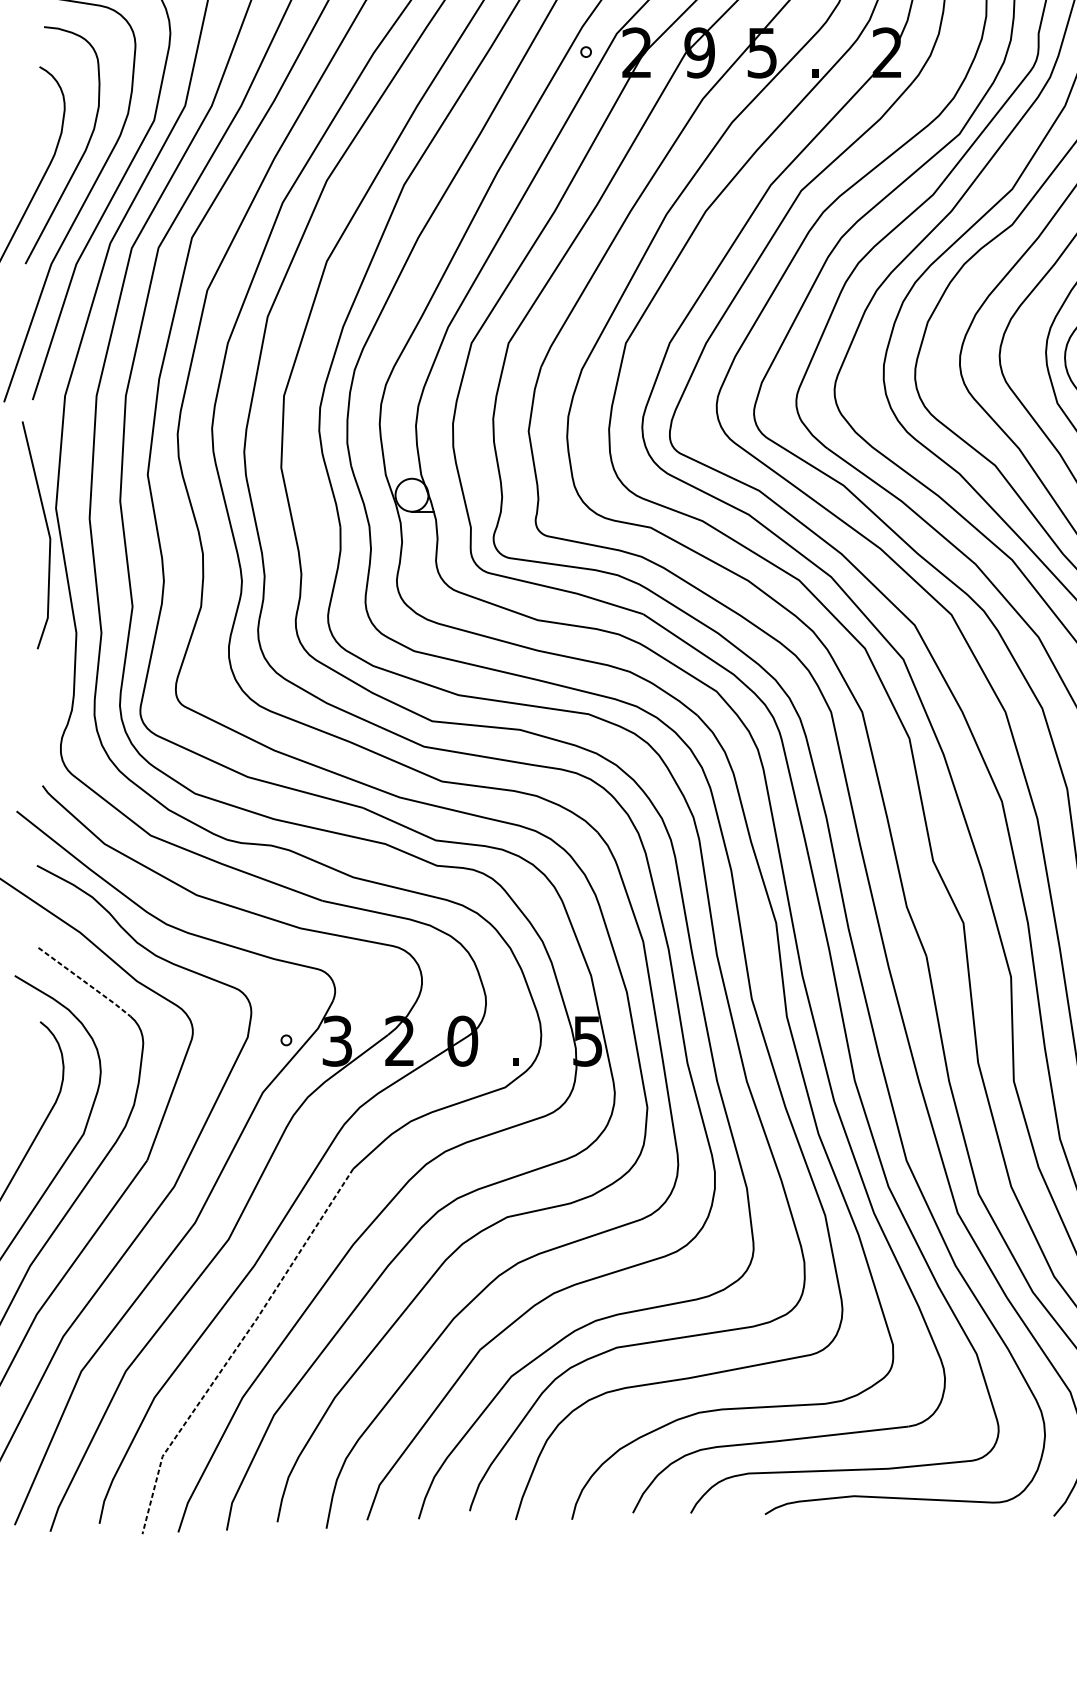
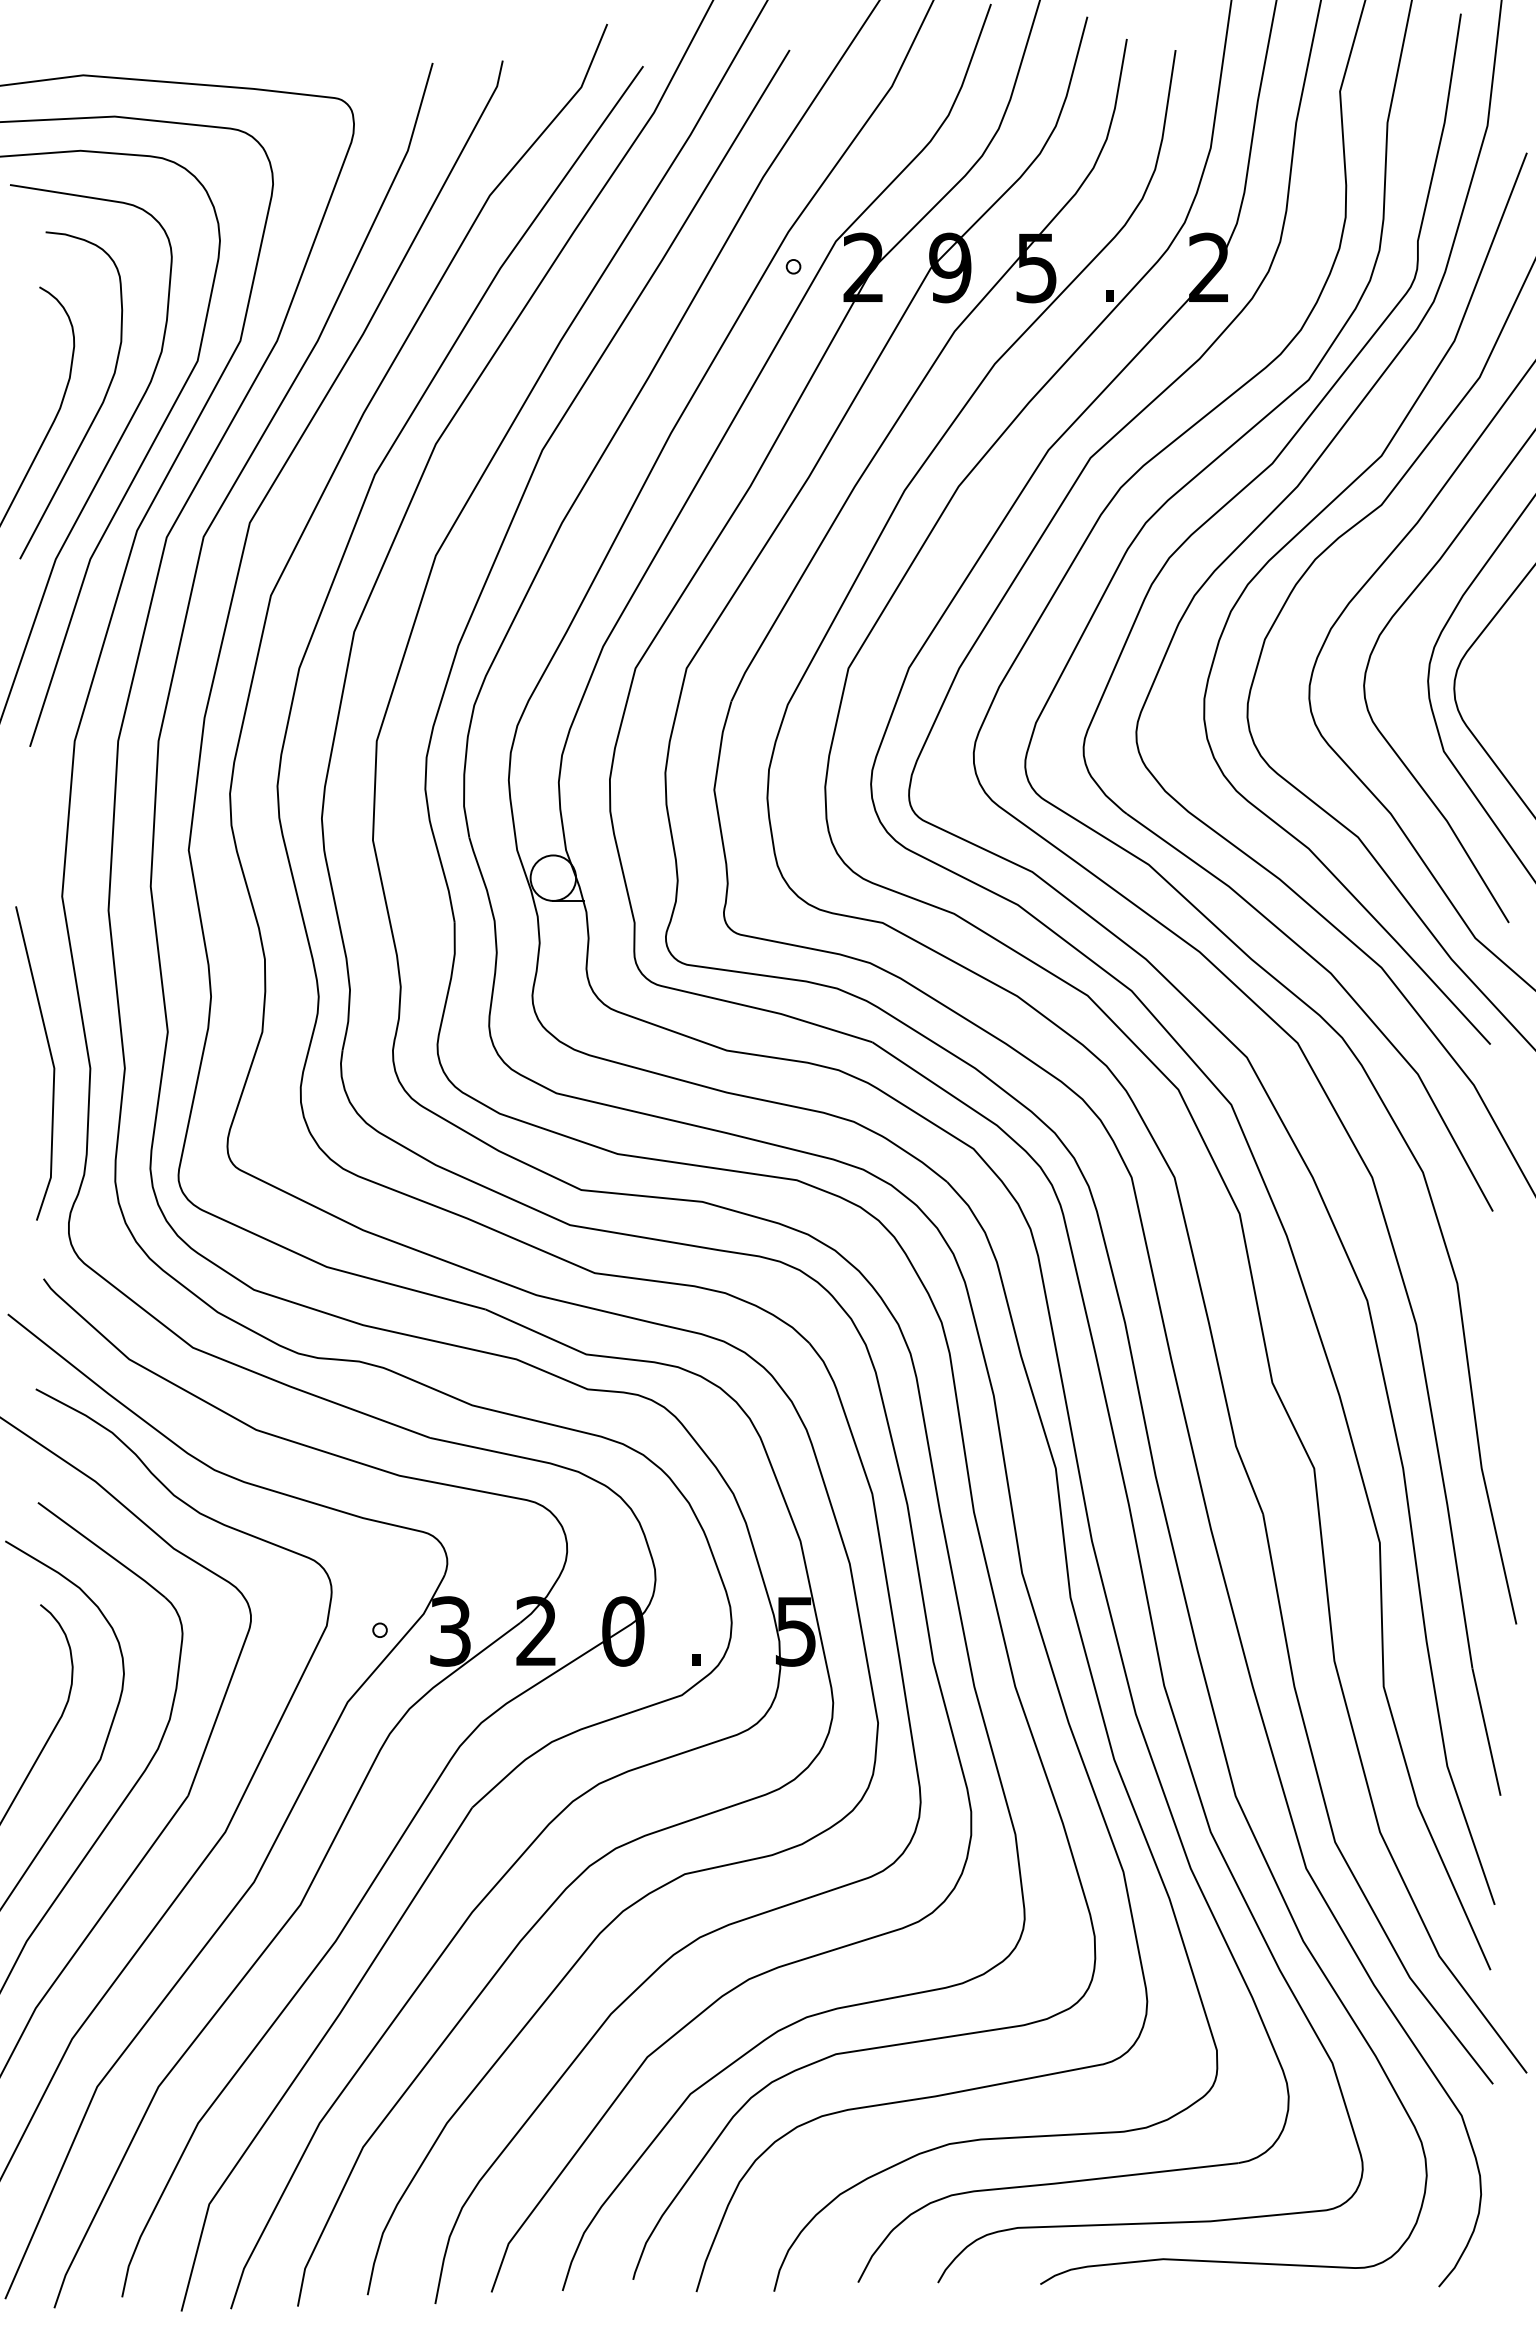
line: (48, 533) -> (51, 1061), moved
line: (85, 981) -> (102, 1549), dashed -> solid
line: (237, 1347) -> (312, 2053), dashed -> solid

